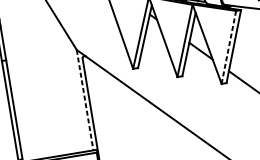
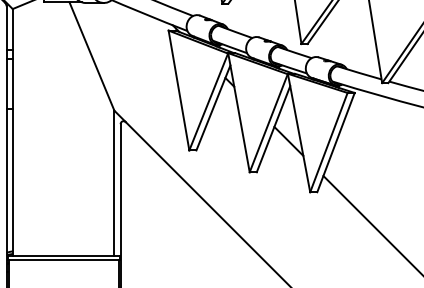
line: (228, 48) -> (328, 143), dashed -> solid
line: (85, 100) -> (114, 183), dashed -> solid

